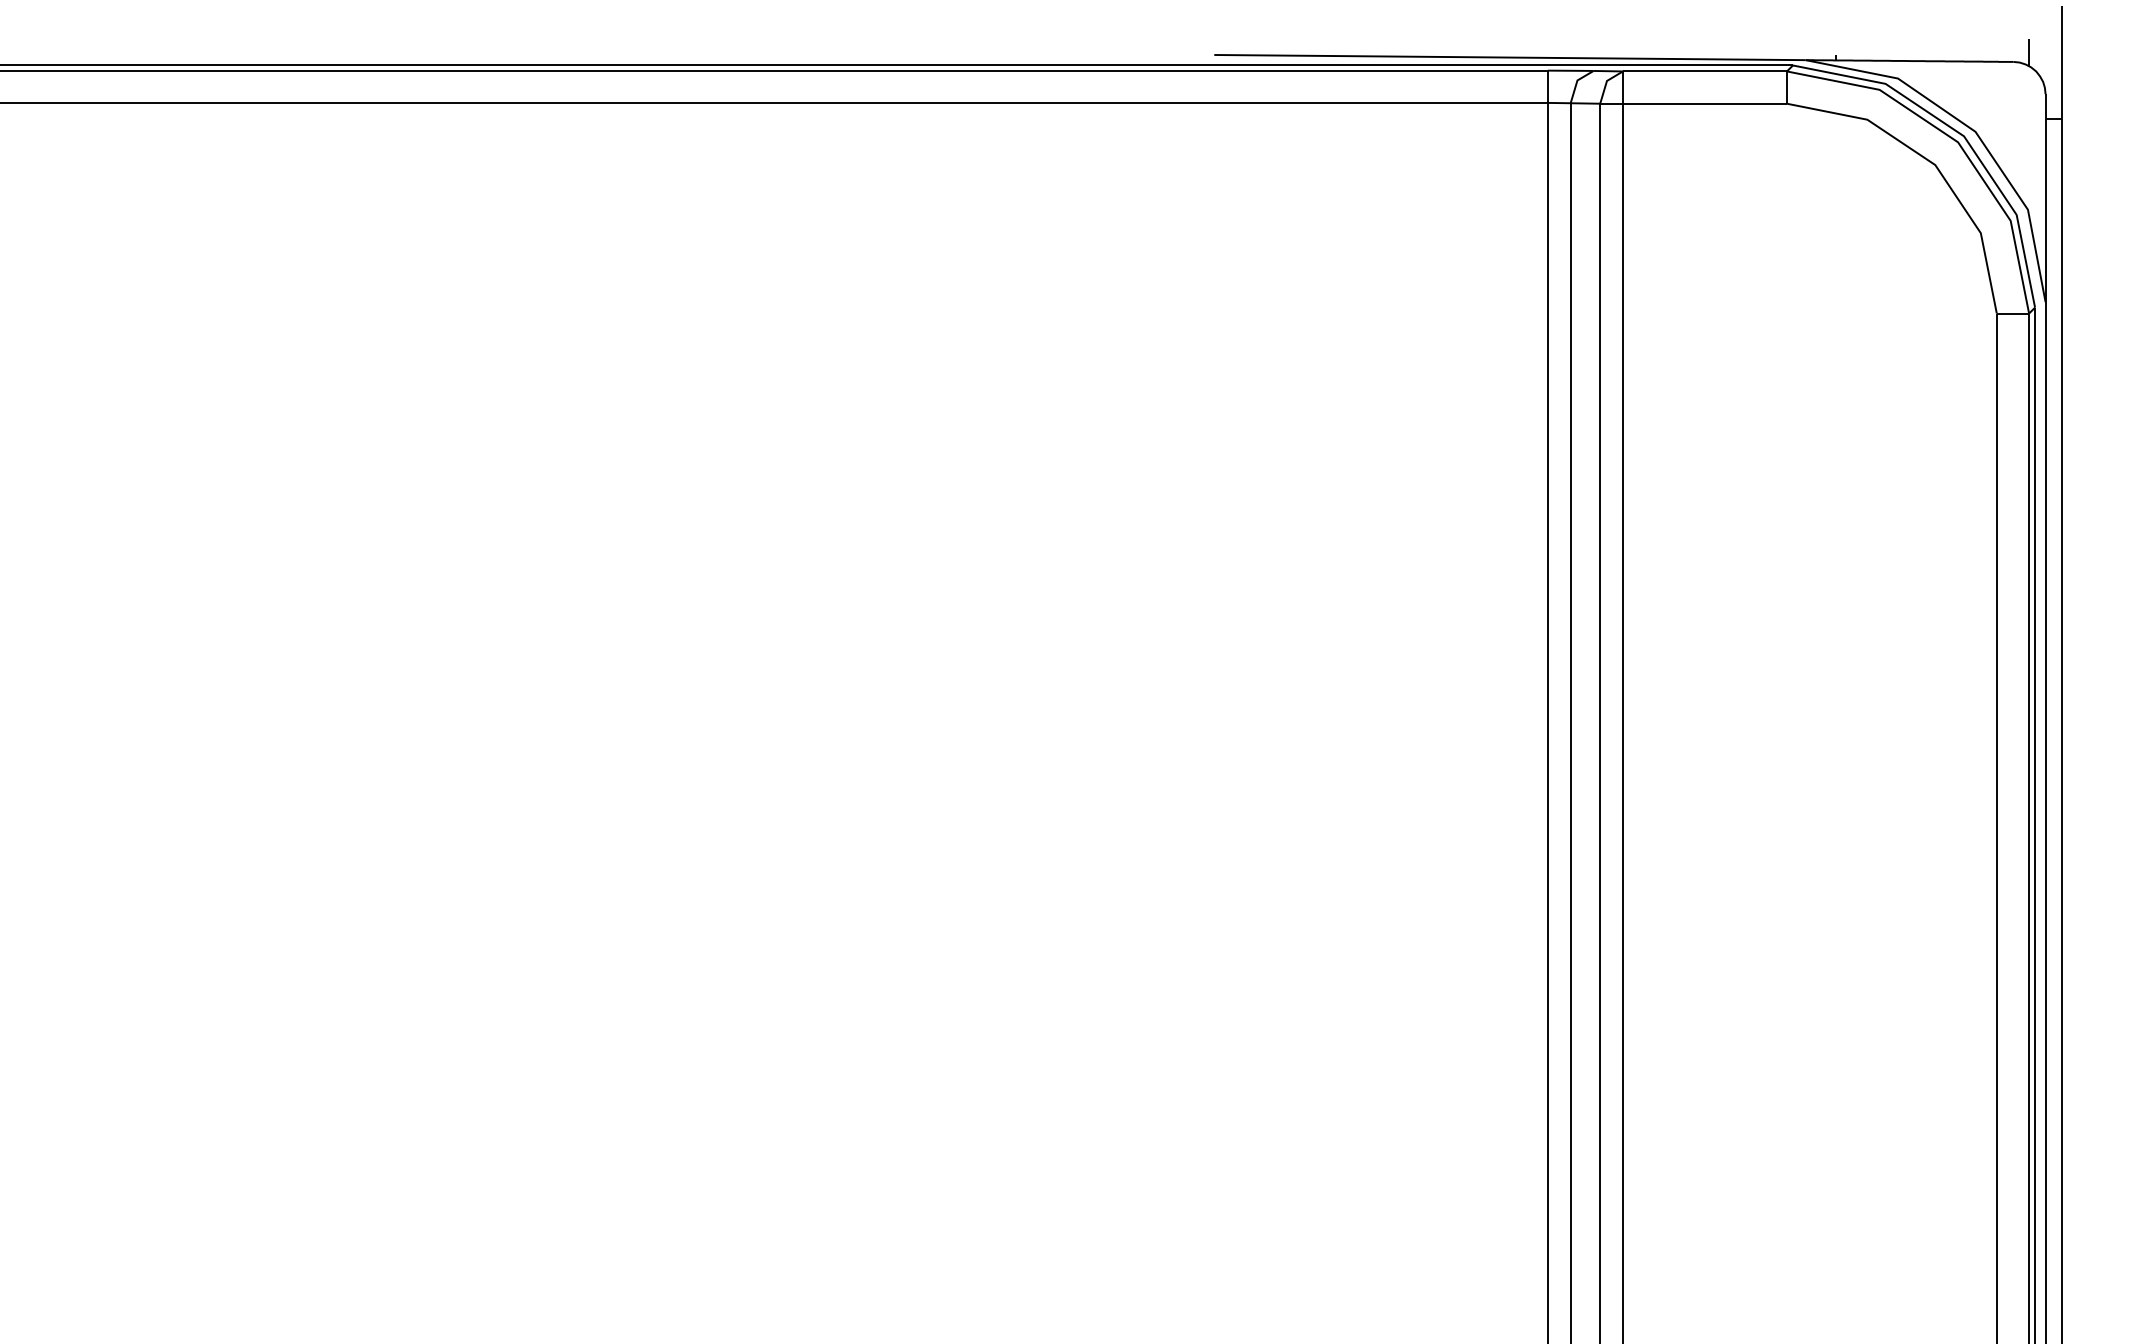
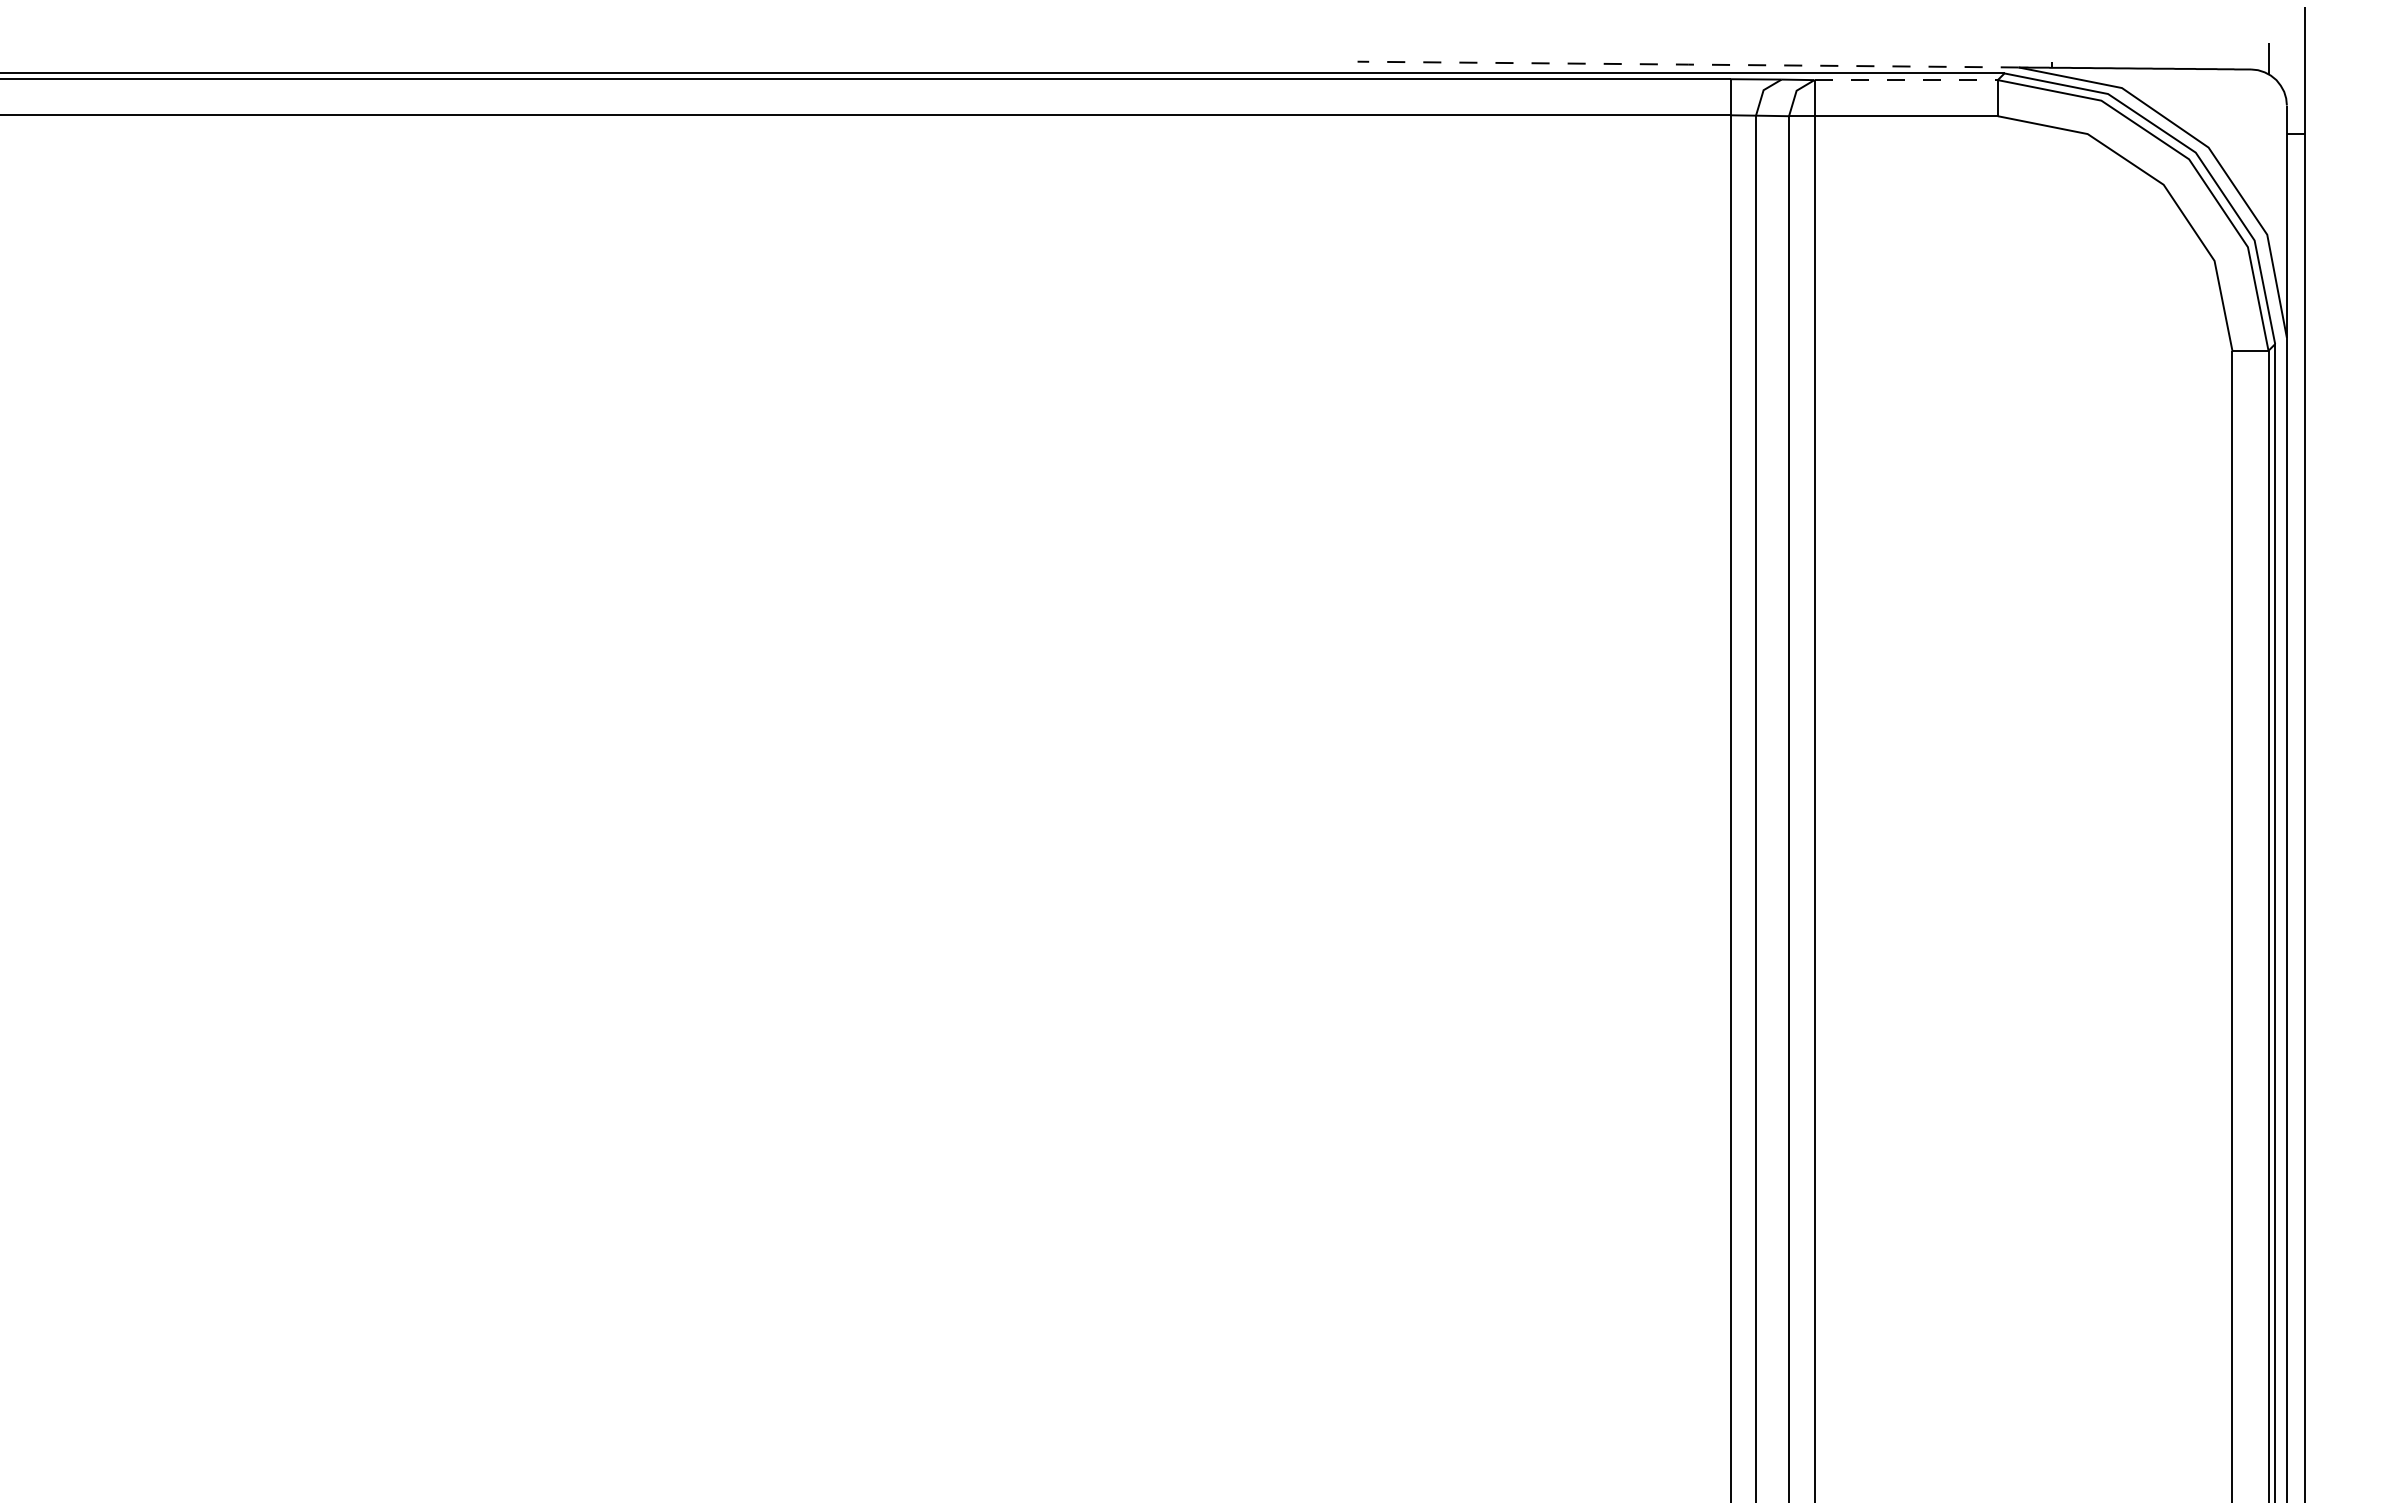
line: (1510, 57) -> (1688, 64), solid -> dashed
line: (1705, 71) -> (1906, 80), solid -> dashed

